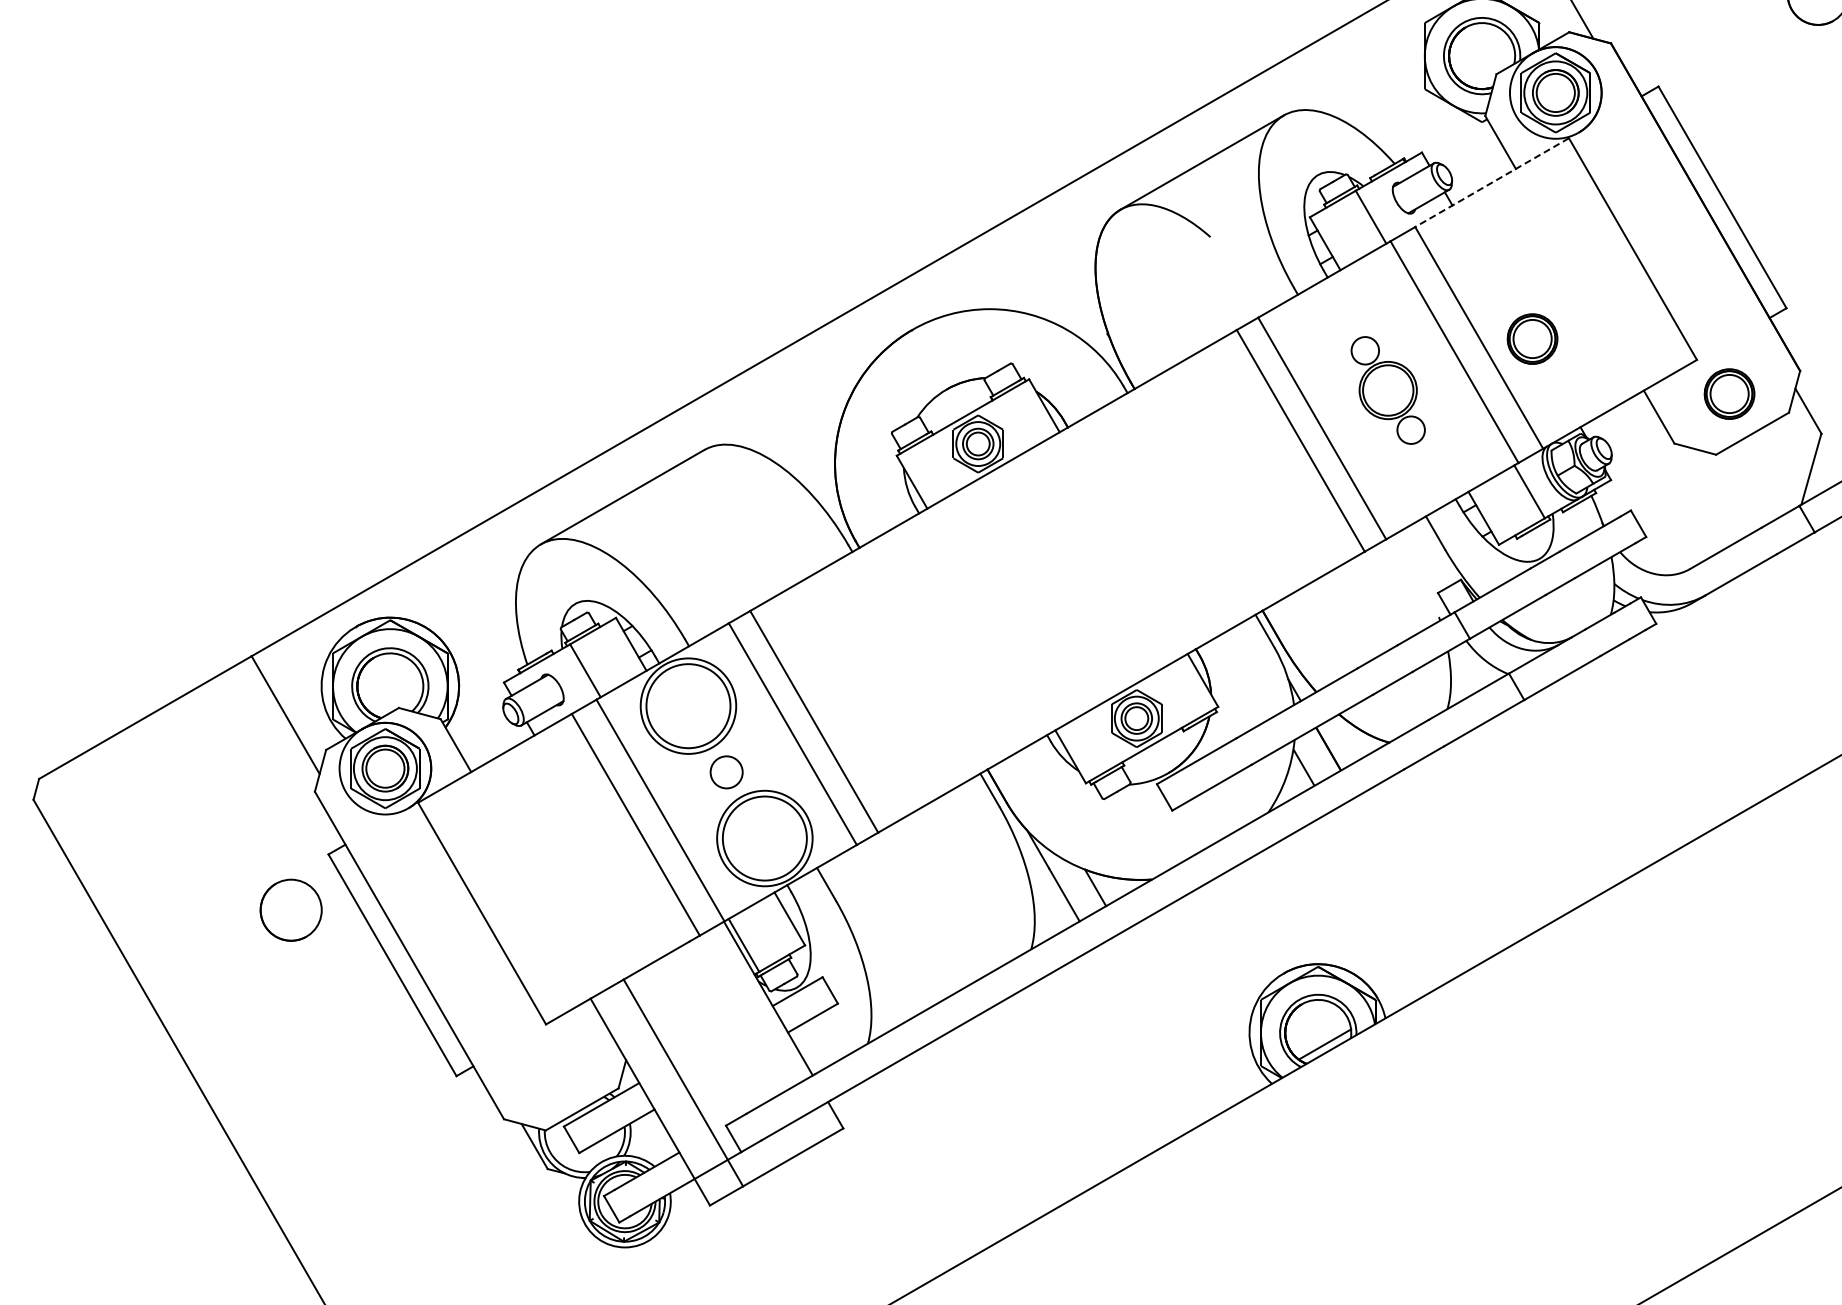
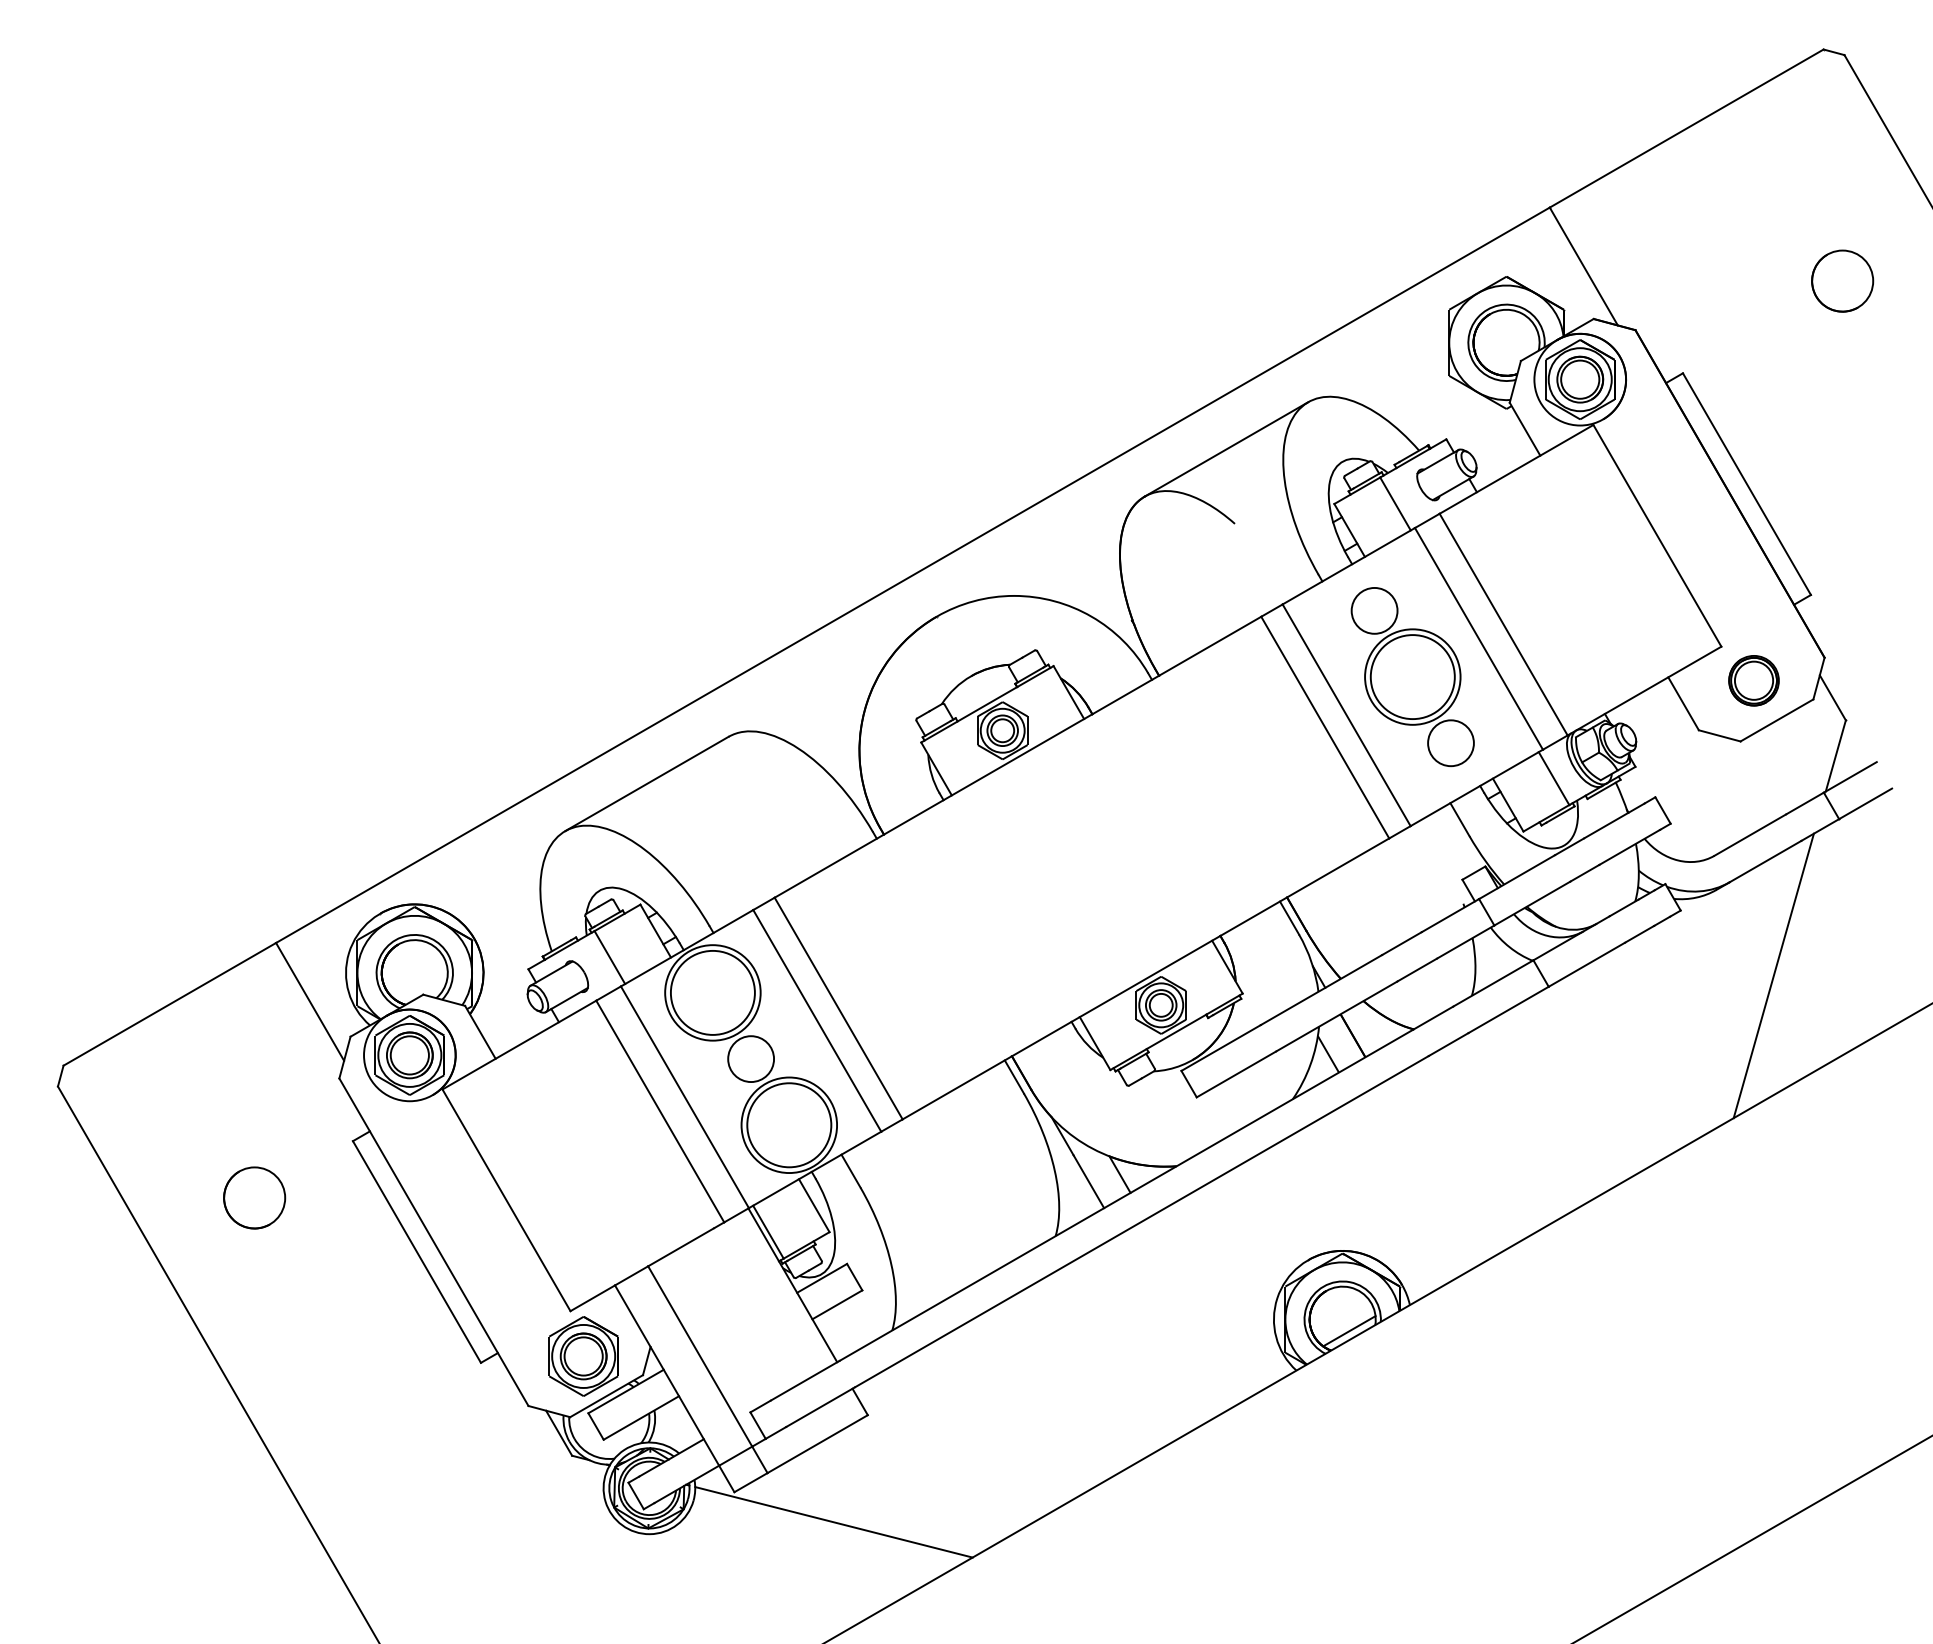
line: (1492, 182) -> (1516, 469), dashed -> solid
part: (1532, 338) -> (1556, 625), removed
part: (1388, 390) -> (1412, 677), size x1.67
line: (1749, 688) -> (1773, 975), added
circle: (727, 772) -> (751, 1059), size x1.43
circle: (291, 909) -> (254, 1197), moved
part: (559, 1069) -> (583, 1356), added
line: (809, 1235) -> (833, 1522), added

